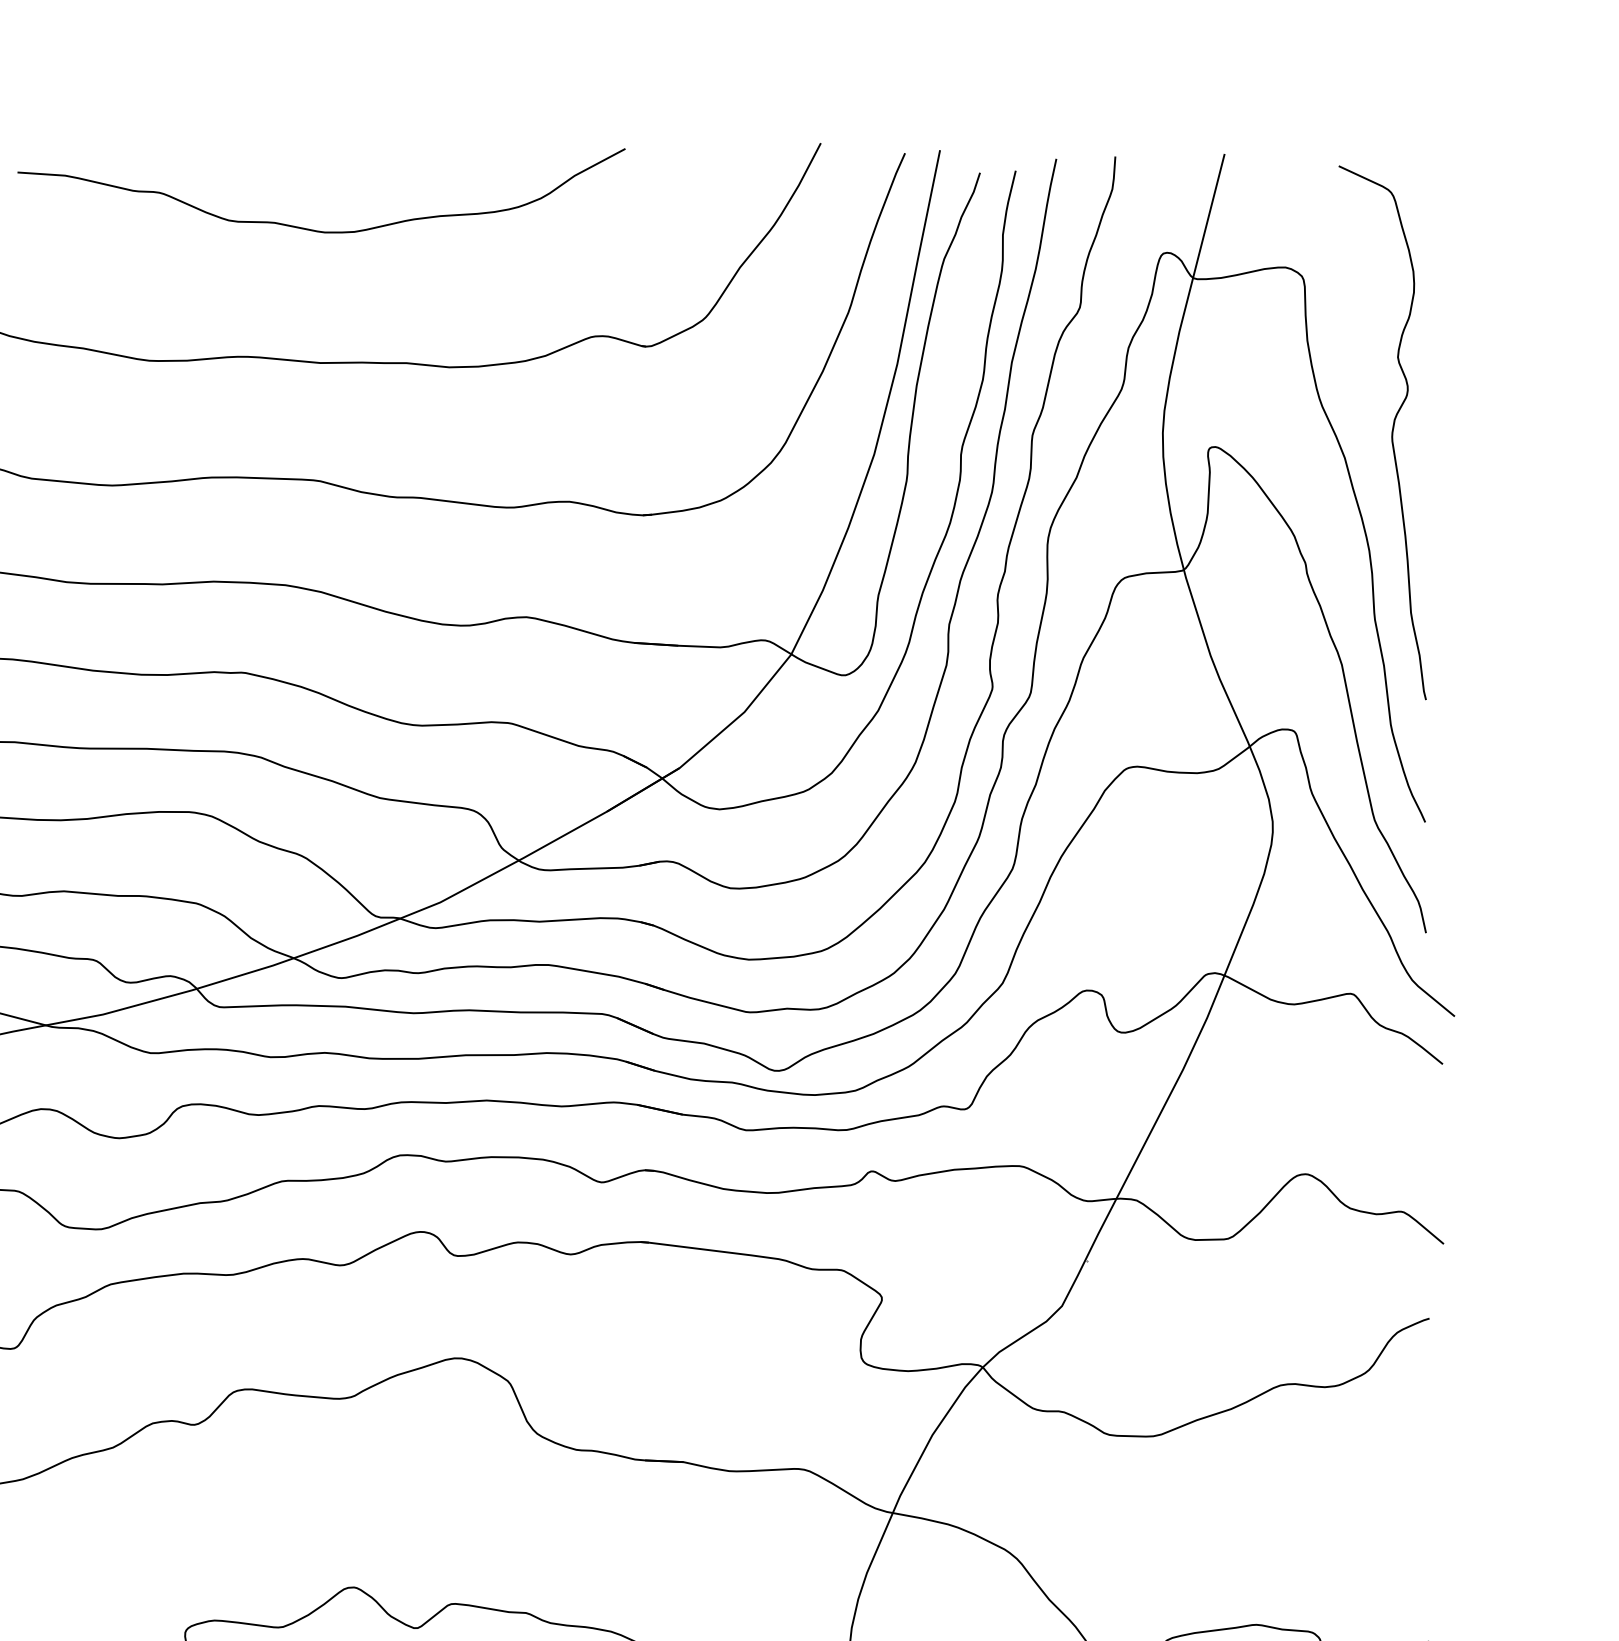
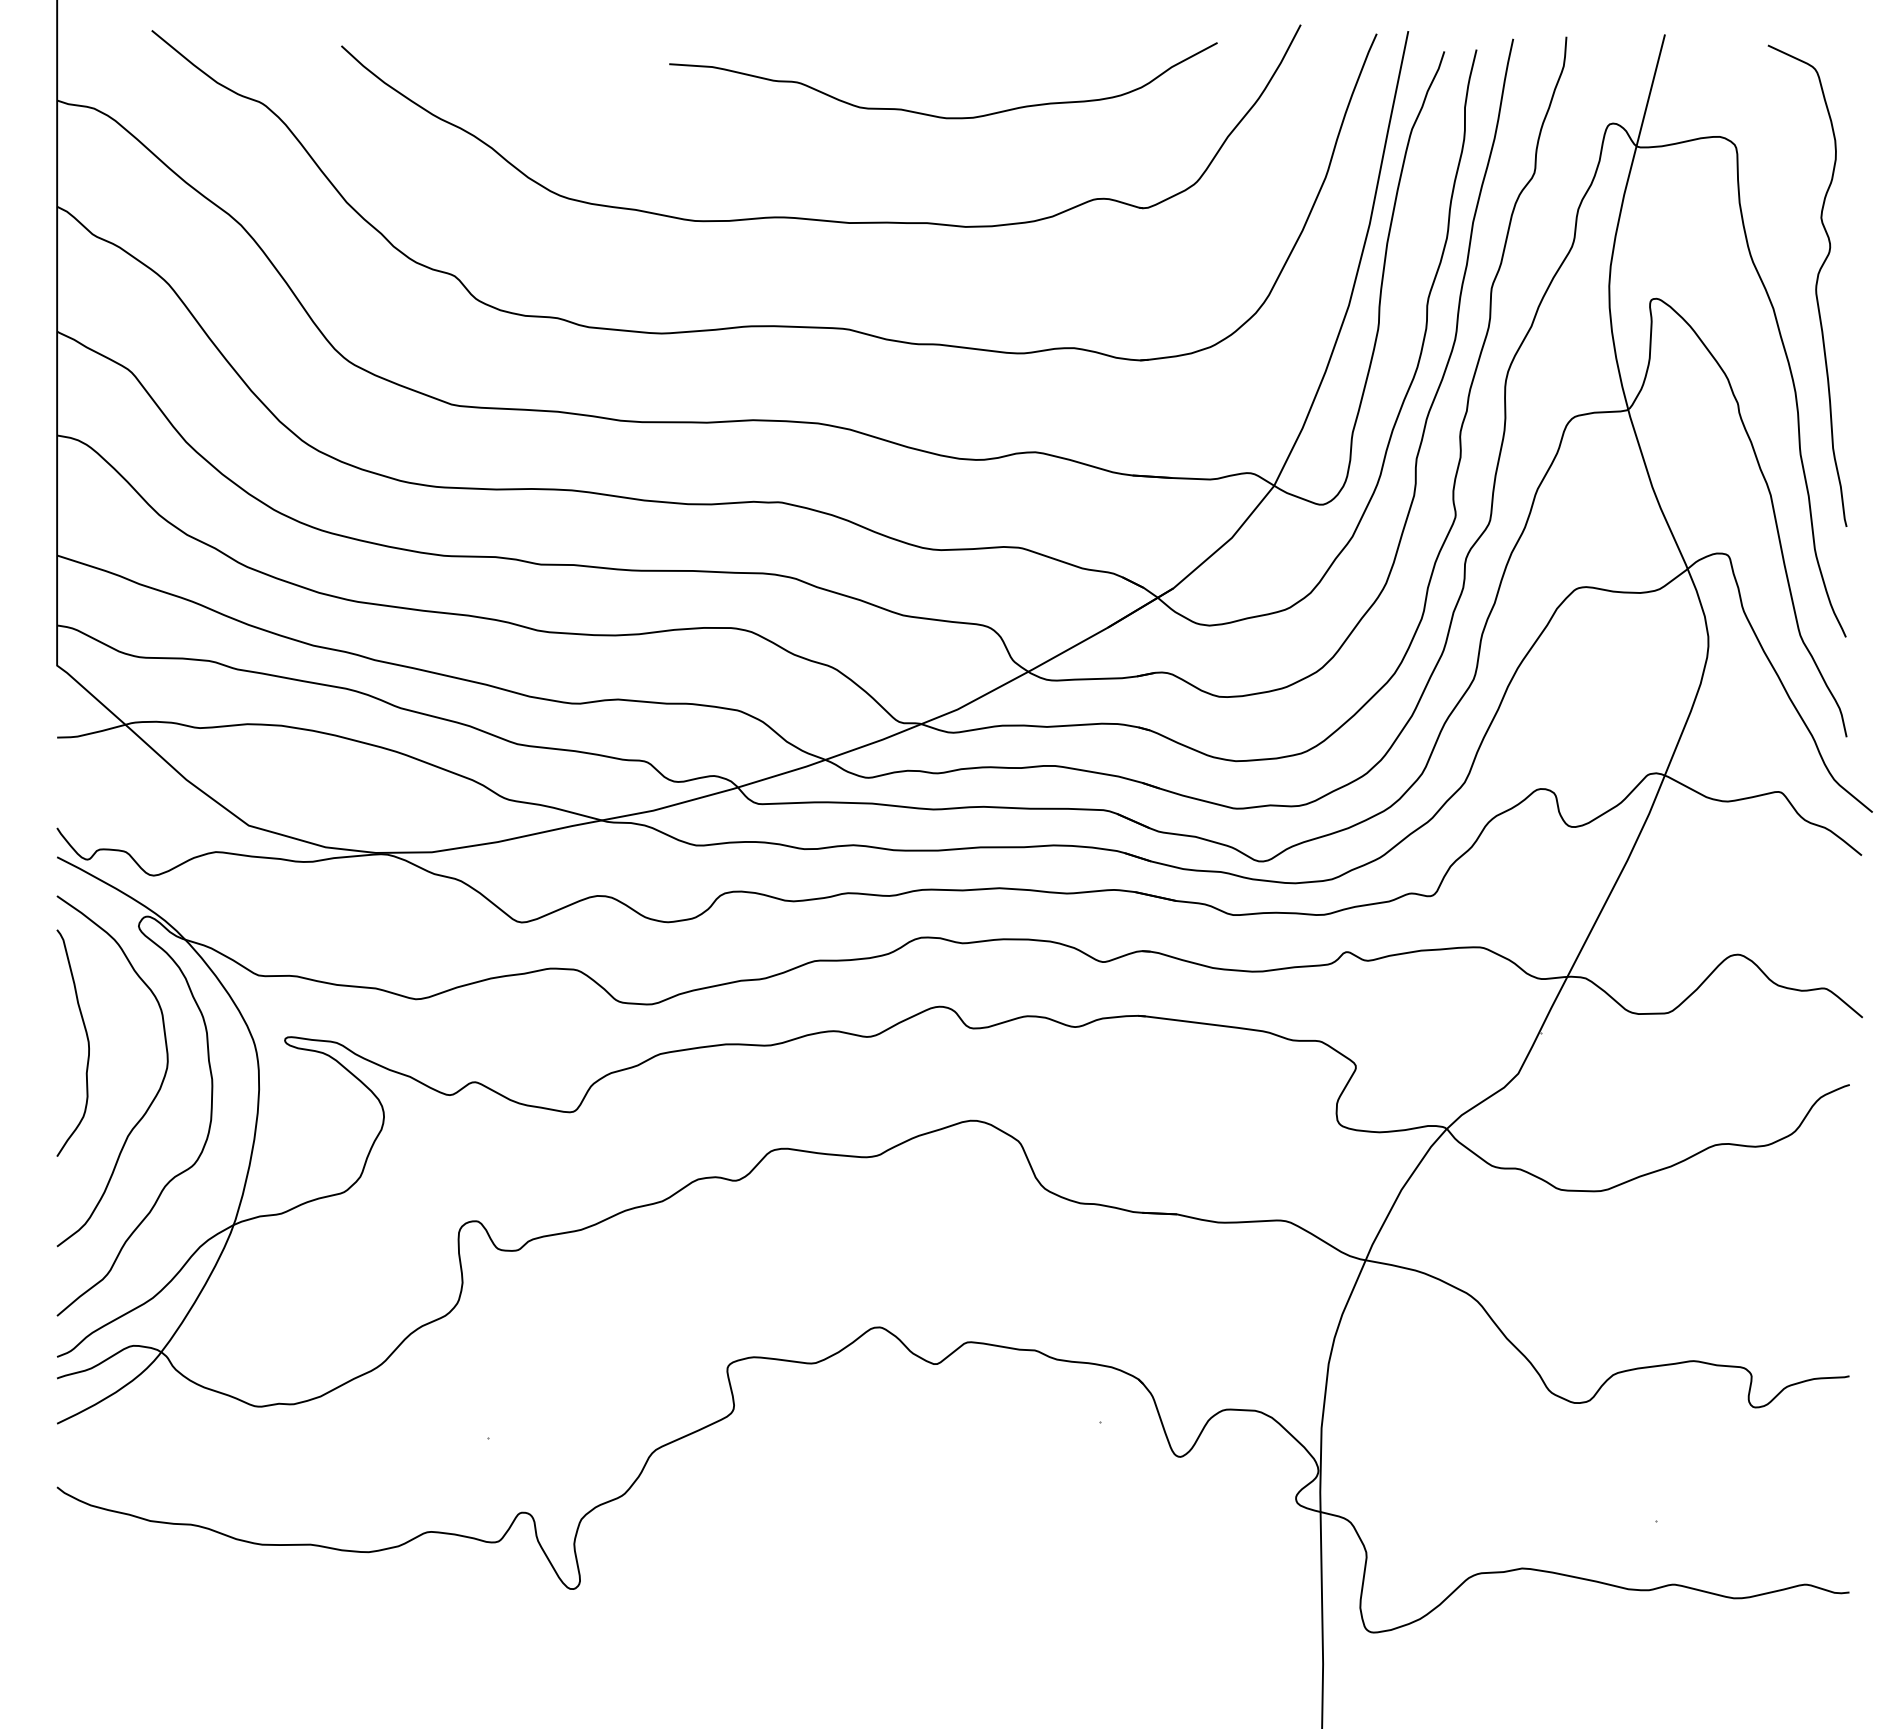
curve: (313, 229) -> (936, 115), moved

